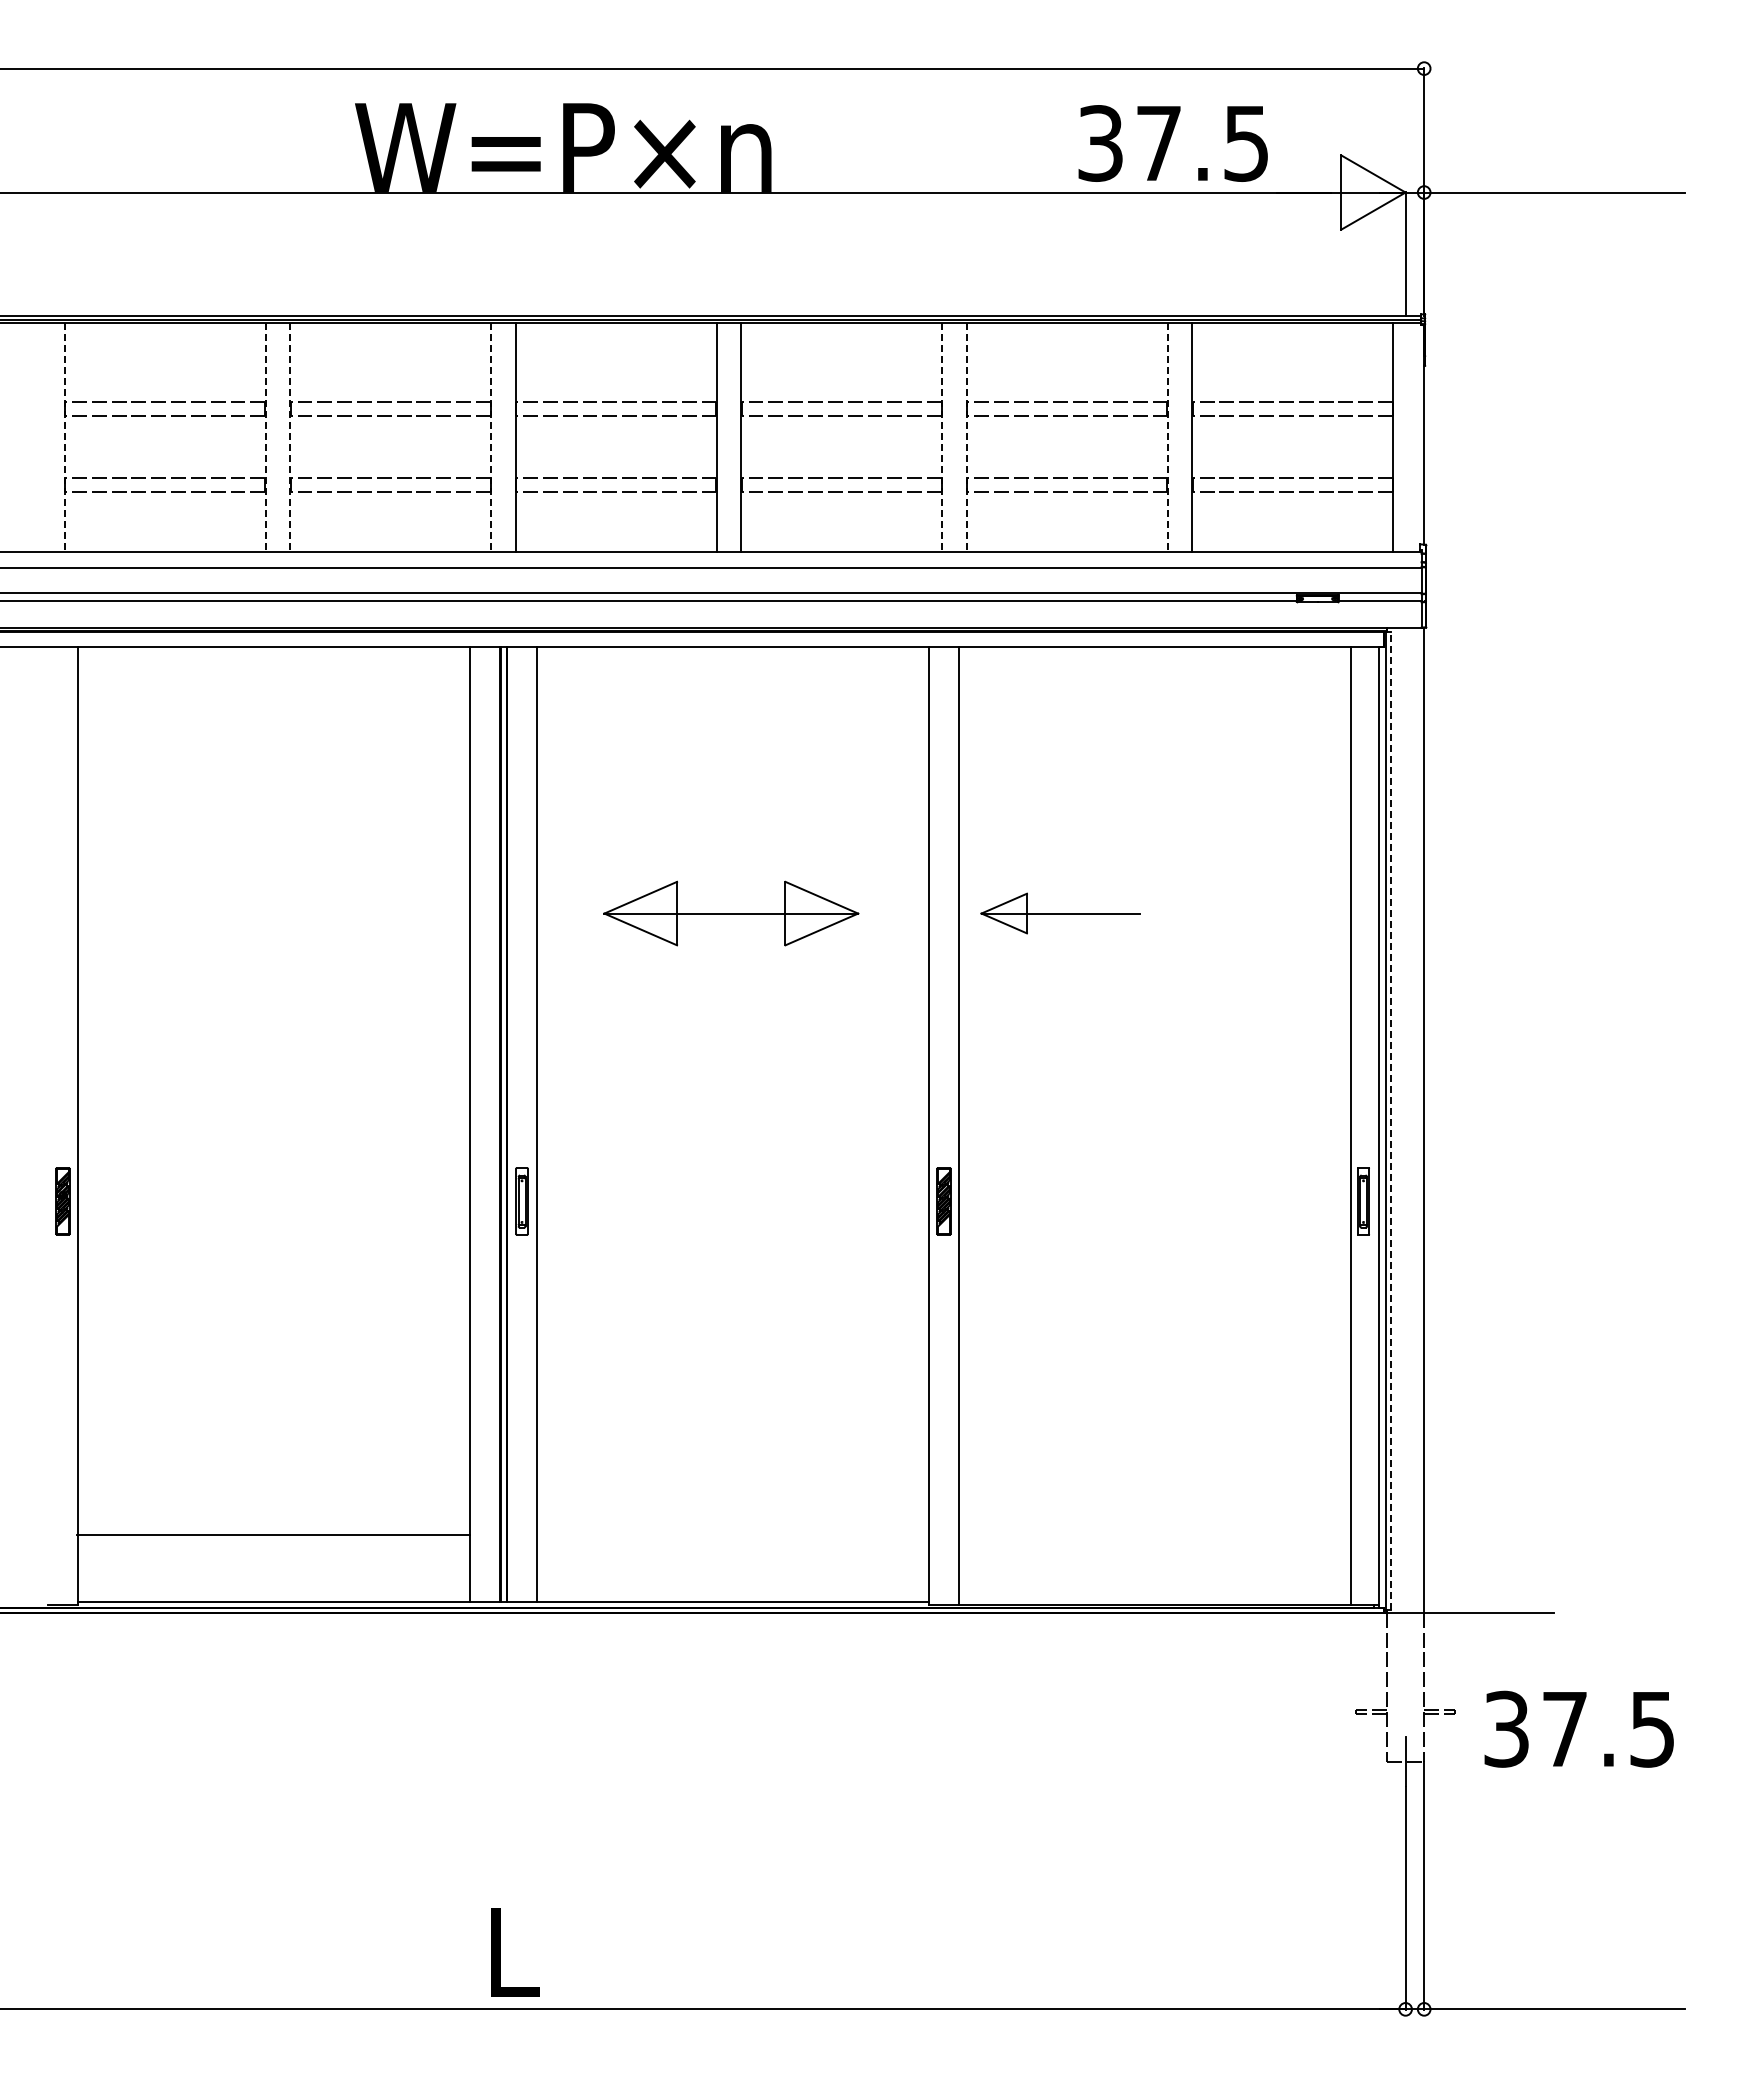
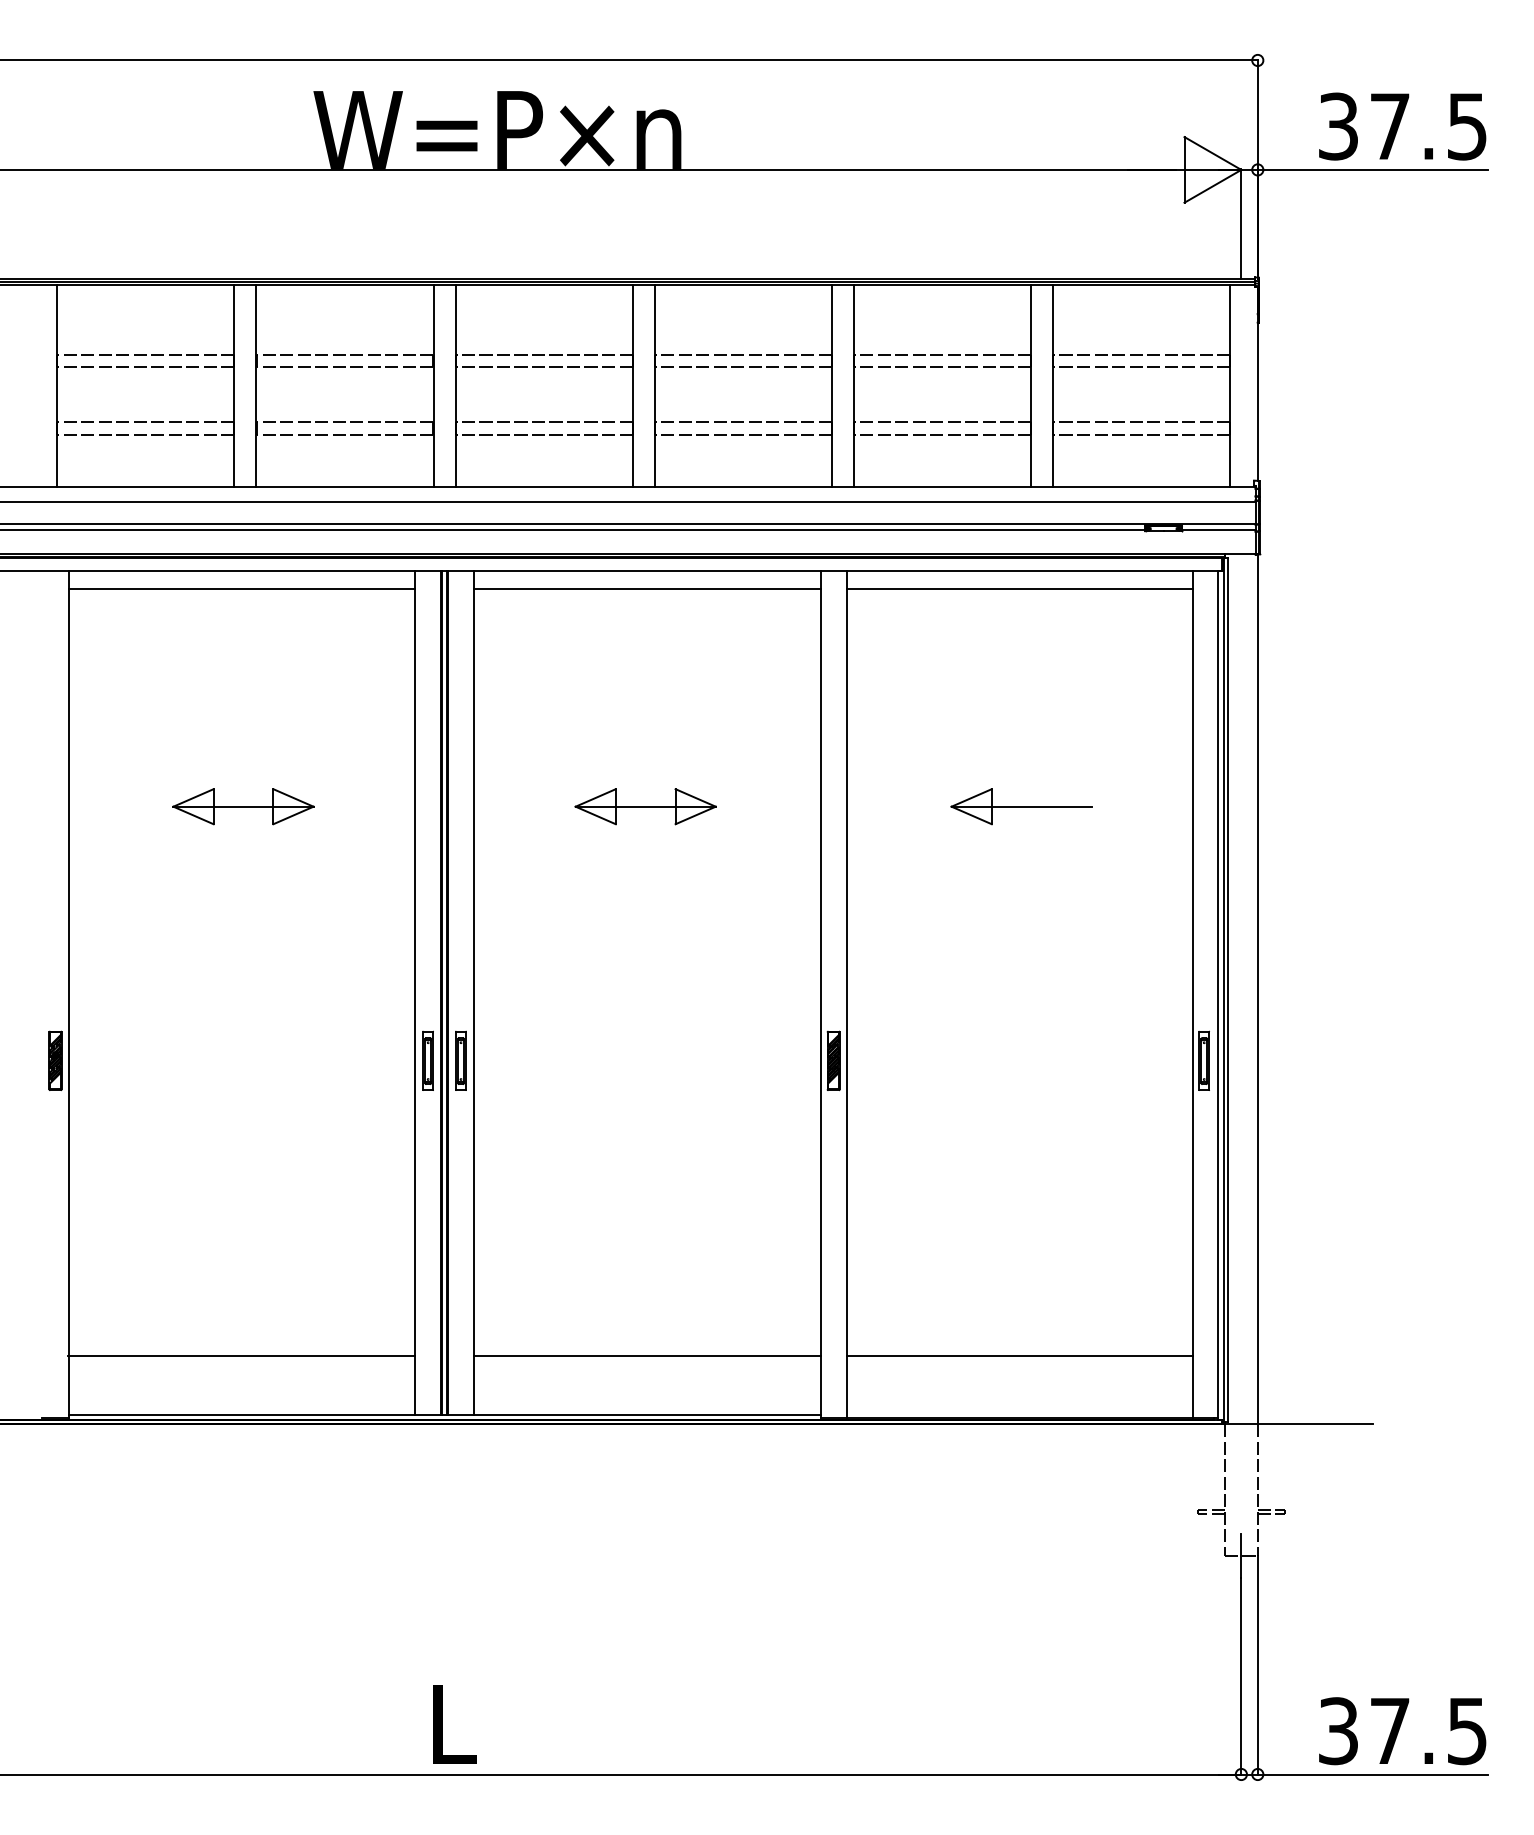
text: (1172, 143) -> (1402, 126), moved
line: (64, 437) -> (56, 386), dashed -> solid
line: (265, 437) -> (234, 386), dashed -> solid
line: (290, 437) -> (256, 386), dashed -> solid
line: (491, 437) -> (434, 386), dashed -> solid
line: (942, 437) -> (832, 386), dashed -> solid
line: (966, 437) -> (853, 386), dashed -> solid
line: (1167, 437) -> (1031, 386), dashed -> solid
line: (273, 667) -> (241, 589), added
line: (732, 667) -> (646, 589), added
line: (1154, 667) -> (1019, 589), added
part: (275, 913) -> (243, 806), added
part: (730, 913) -> (645, 806), size x0.62
part: (1060, 913) -> (1021, 806), moved
line: (1390, 1120) -> (1228, 989), dashed -> solid
part: (484, 1201) -> (427, 1061), added
line: (732, 1534) -> (646, 1355), added
line: (1154, 1534) -> (1019, 1355), added
text: (1578, 1728) -> (1402, 1730), moved

